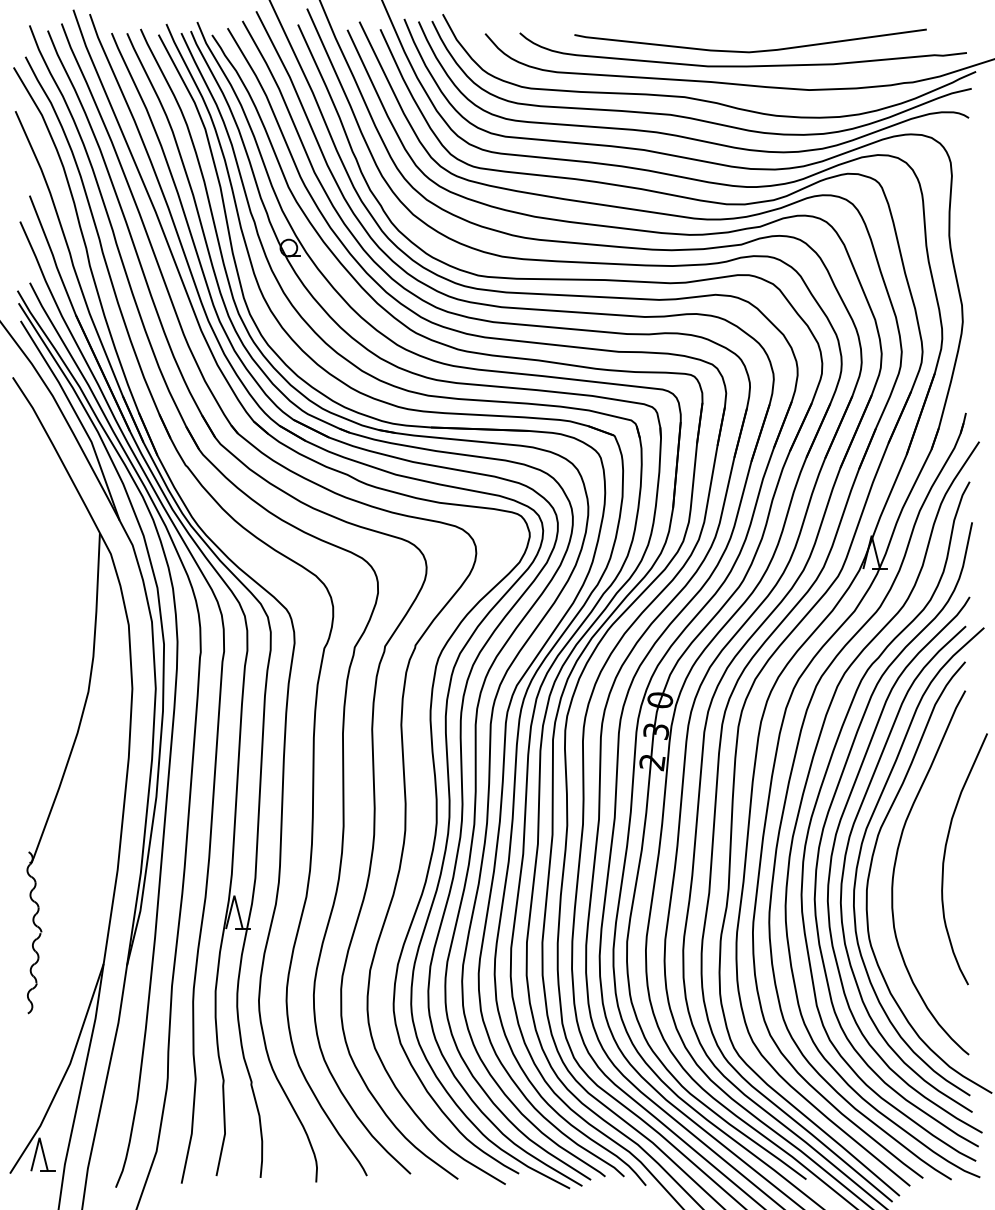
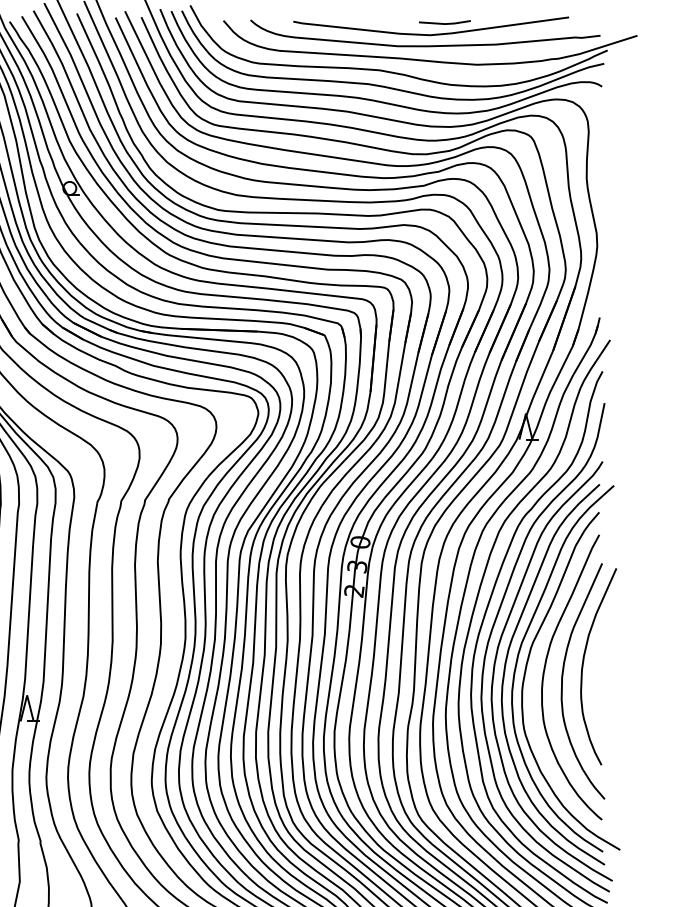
line: (768, 37) -> (445, 23), added
curve: (919, 870) -> (563, 675), added

